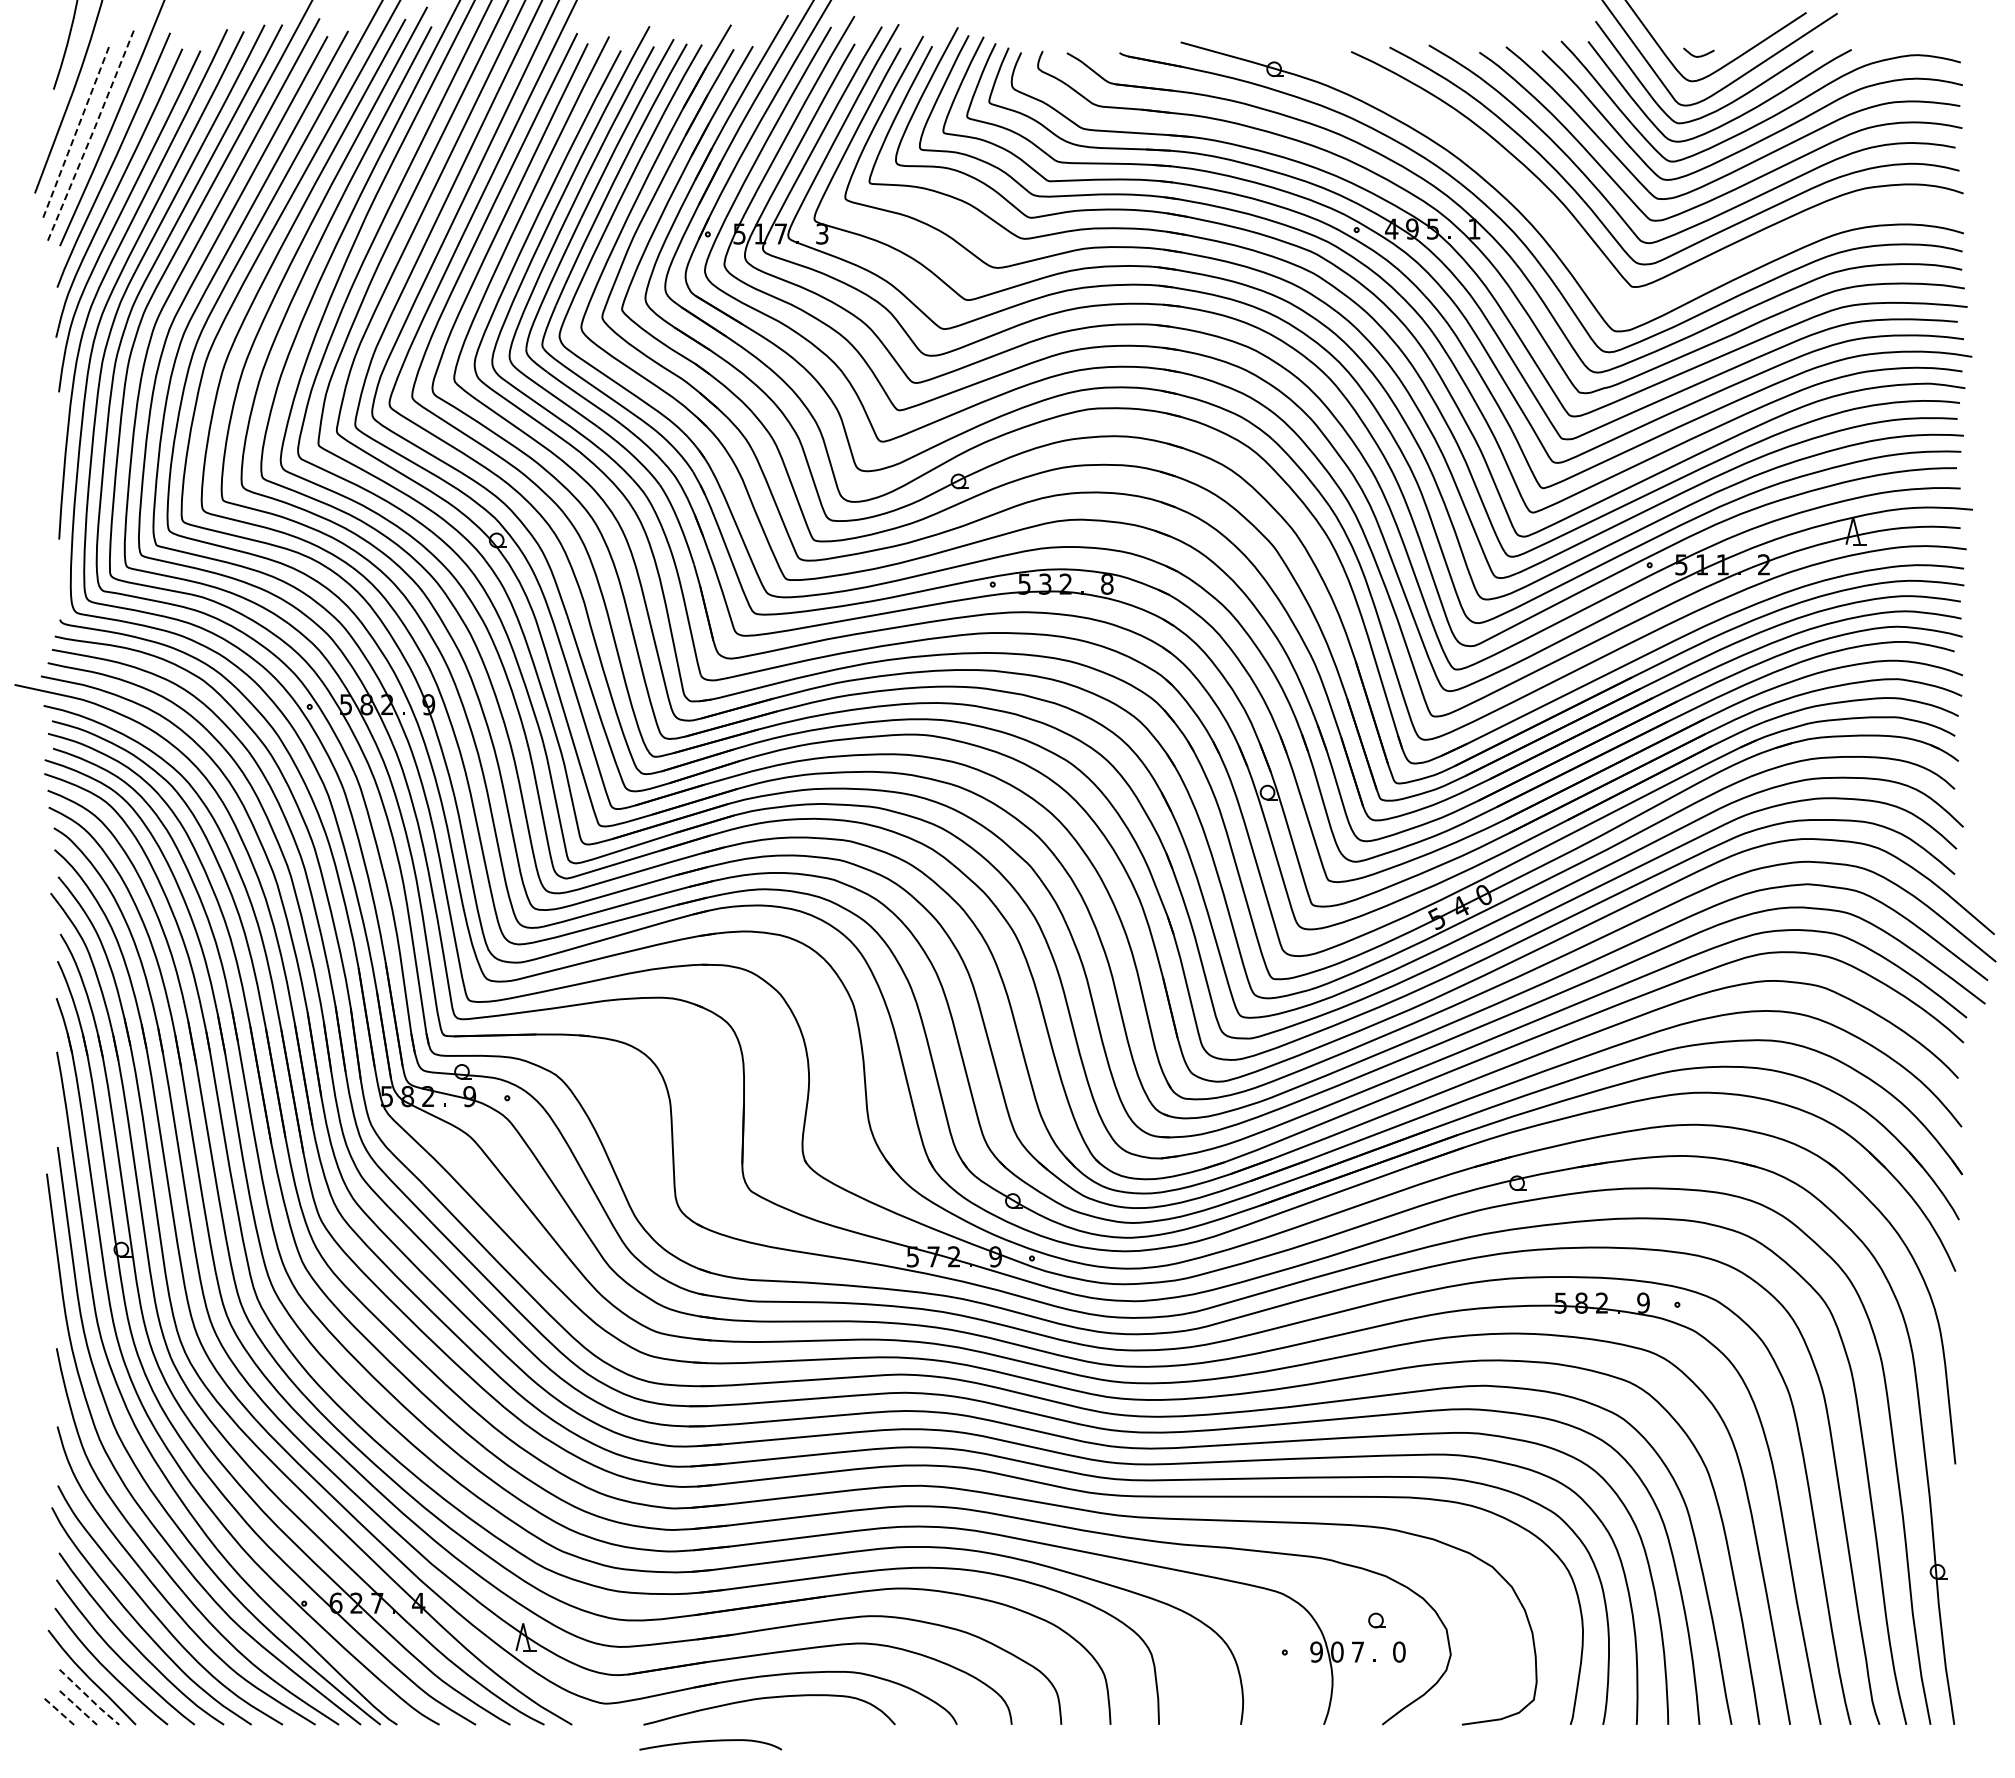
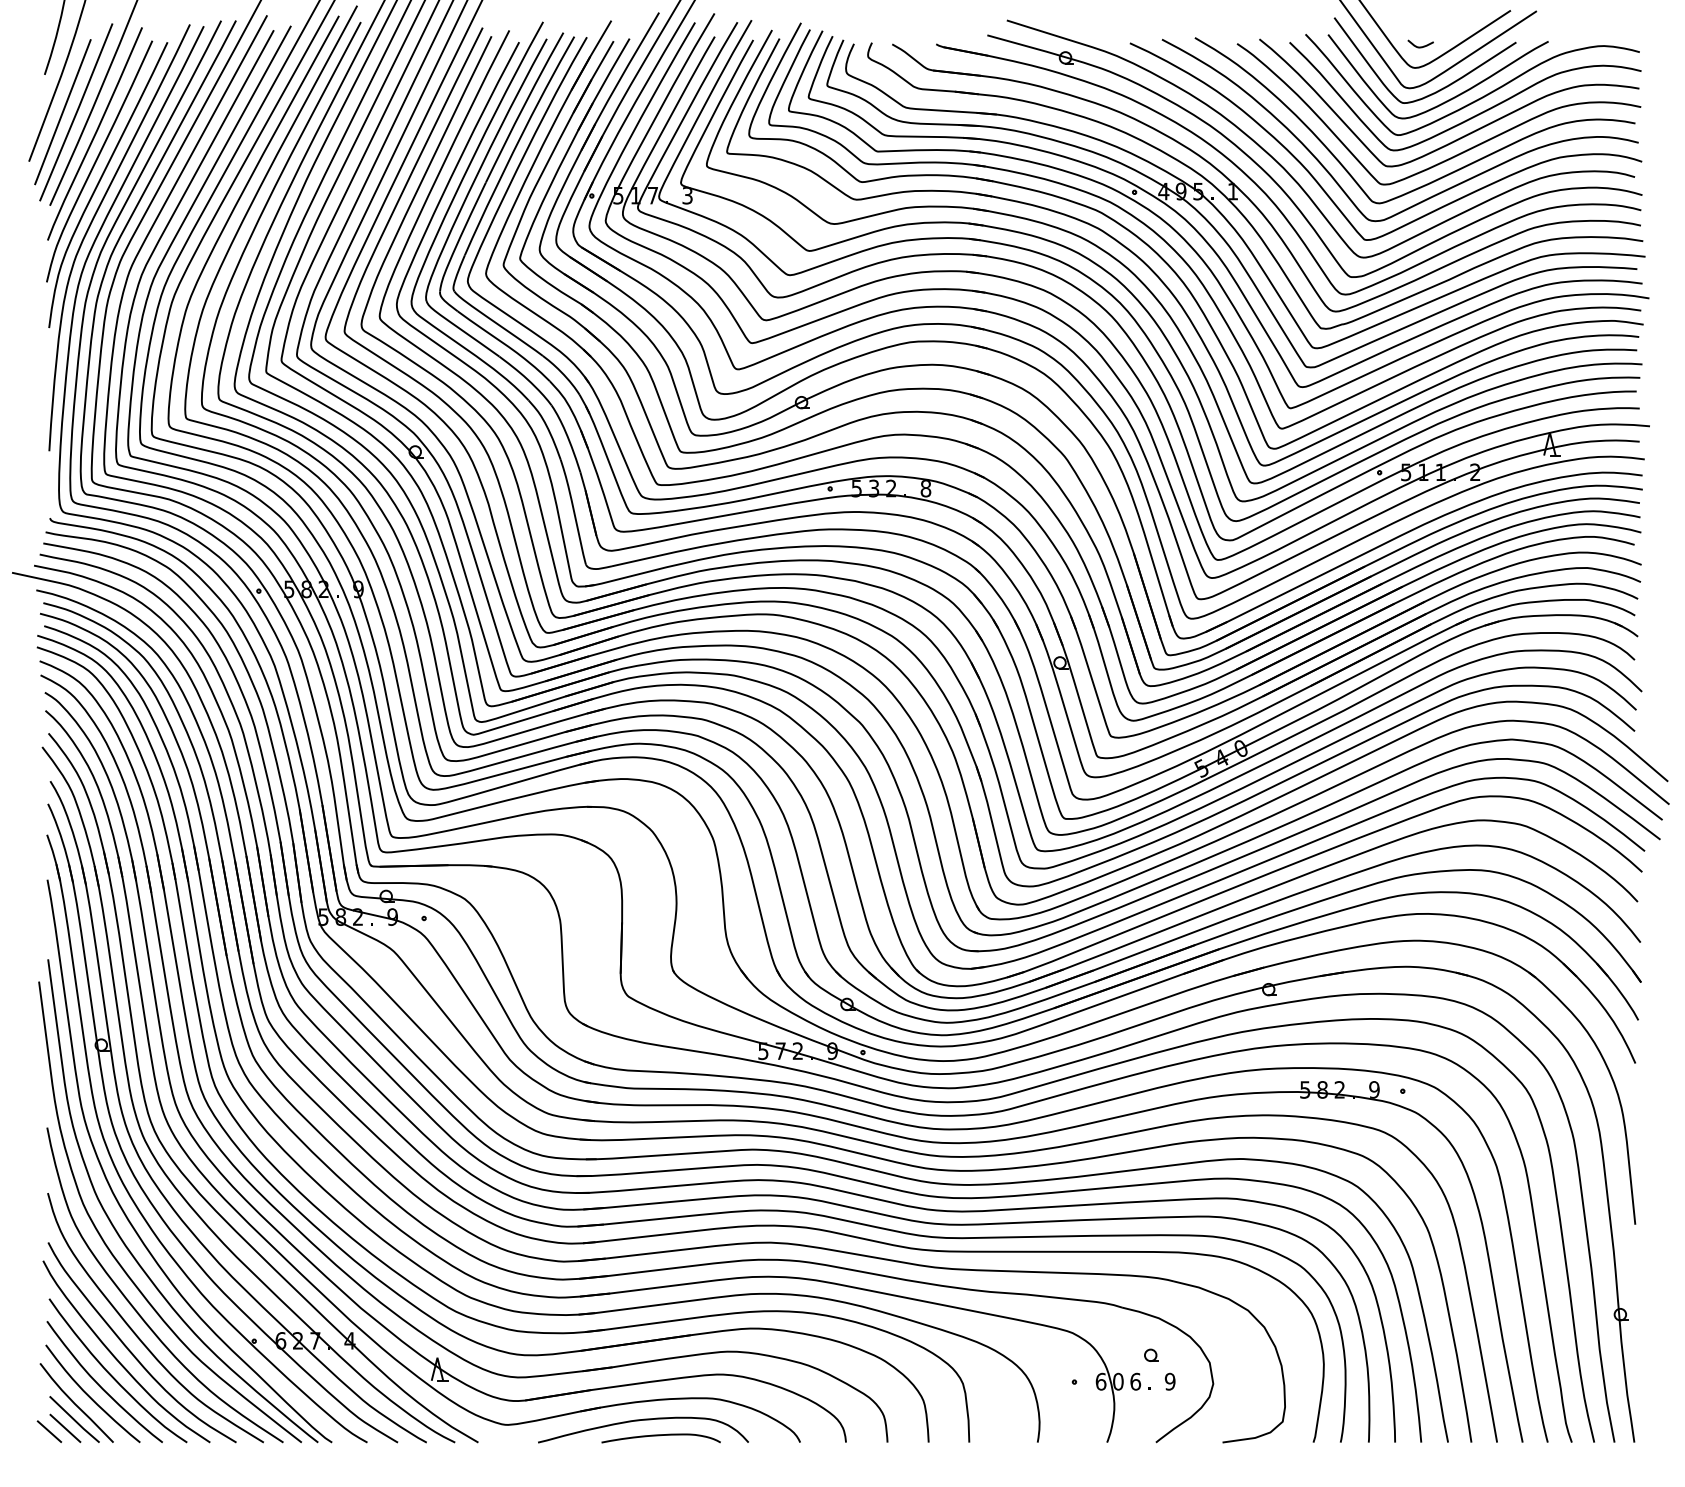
line: (92, 133) -> (77, 111), dashed -> solid
line: (75, 134) -> (62, 112), dashed -> solid
curve: (1539, 204) -> (1287, 170), added
text: (1316, 1651) -> (1100, 1381), 9 -> 6
text: (1357, 1651) -> (1135, 1381), 7 -> 6
text: (1399, 1651) -> (1170, 1381), 0 -> 9
line: (89, 1698) -> (74, 1420), dashed -> solid
line: (78, 1708) -> (65, 1428), dashed -> solid
line: (59, 1711) -> (49, 1431), dashed -> solid
curve: (710, 1741) -> (661, 1435), moved

